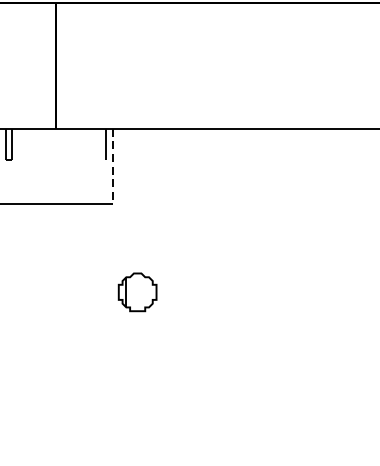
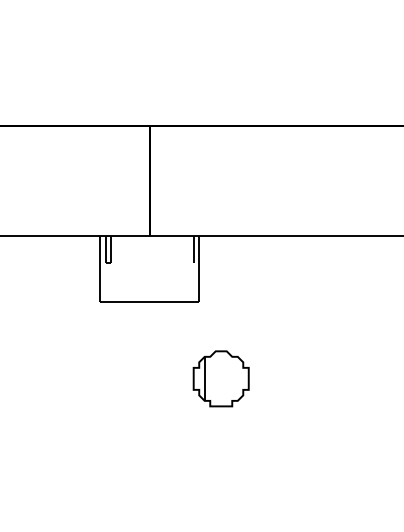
line: (112, 167) -> (199, 269), dashed -> solid
part: (136, 291) -> (220, 378), size x1.67

